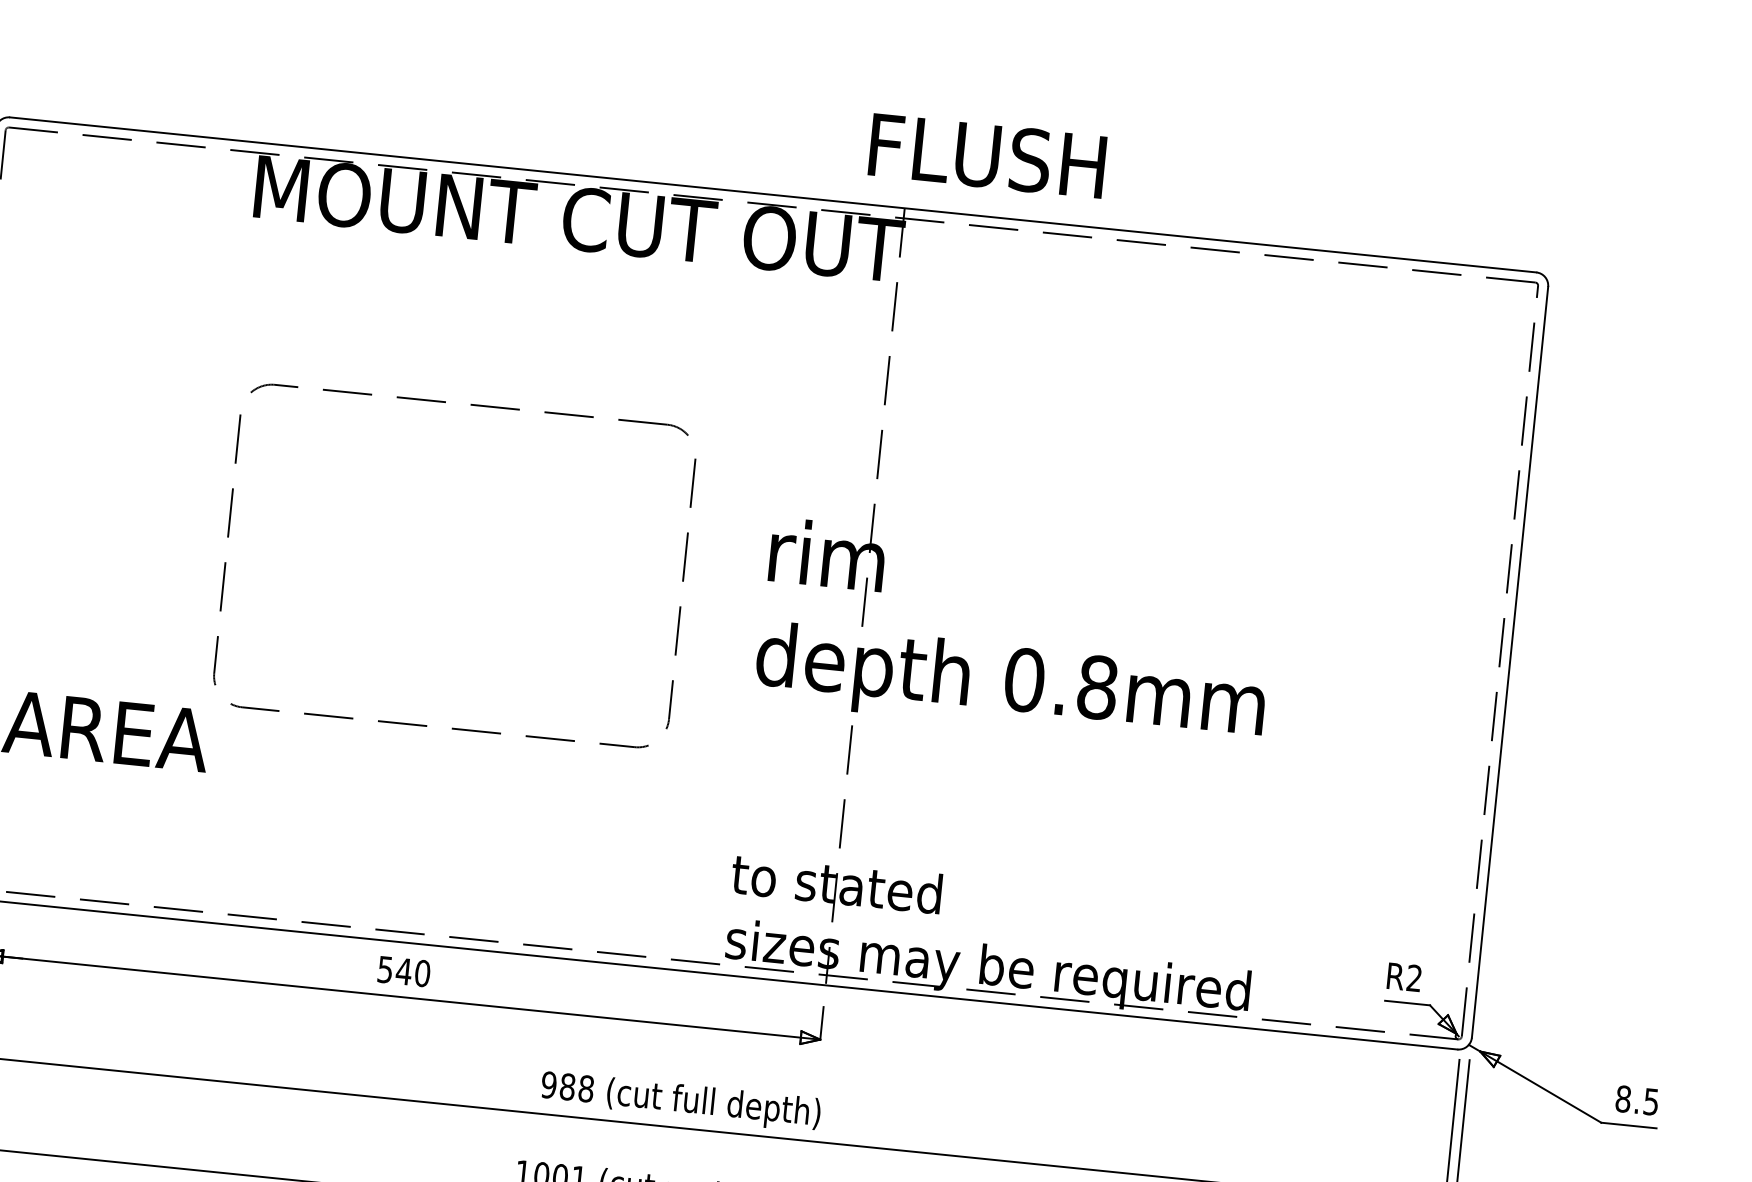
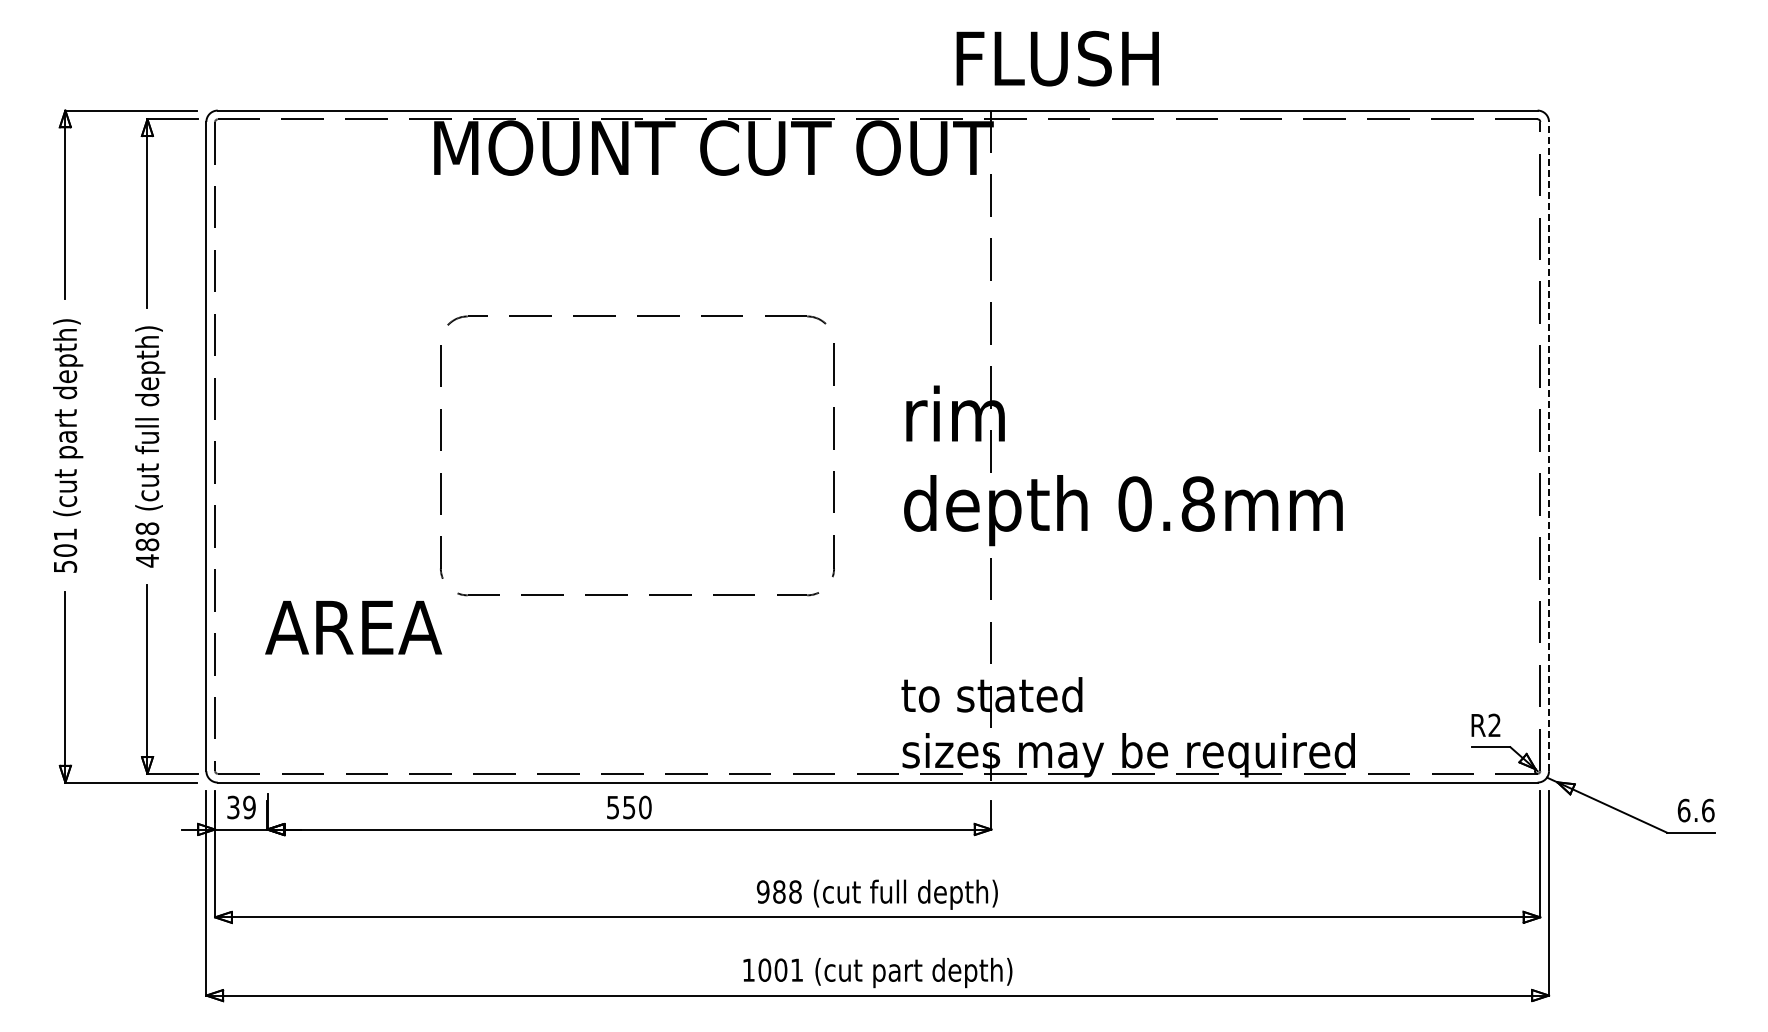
line: (1510, 662) -> (1549, 446), solid -> dashed
text: (403, 971) -> (628, 807), 540 -> 550
text: (1636, 1100) -> (1695, 810), 8.5 -> 6.6

